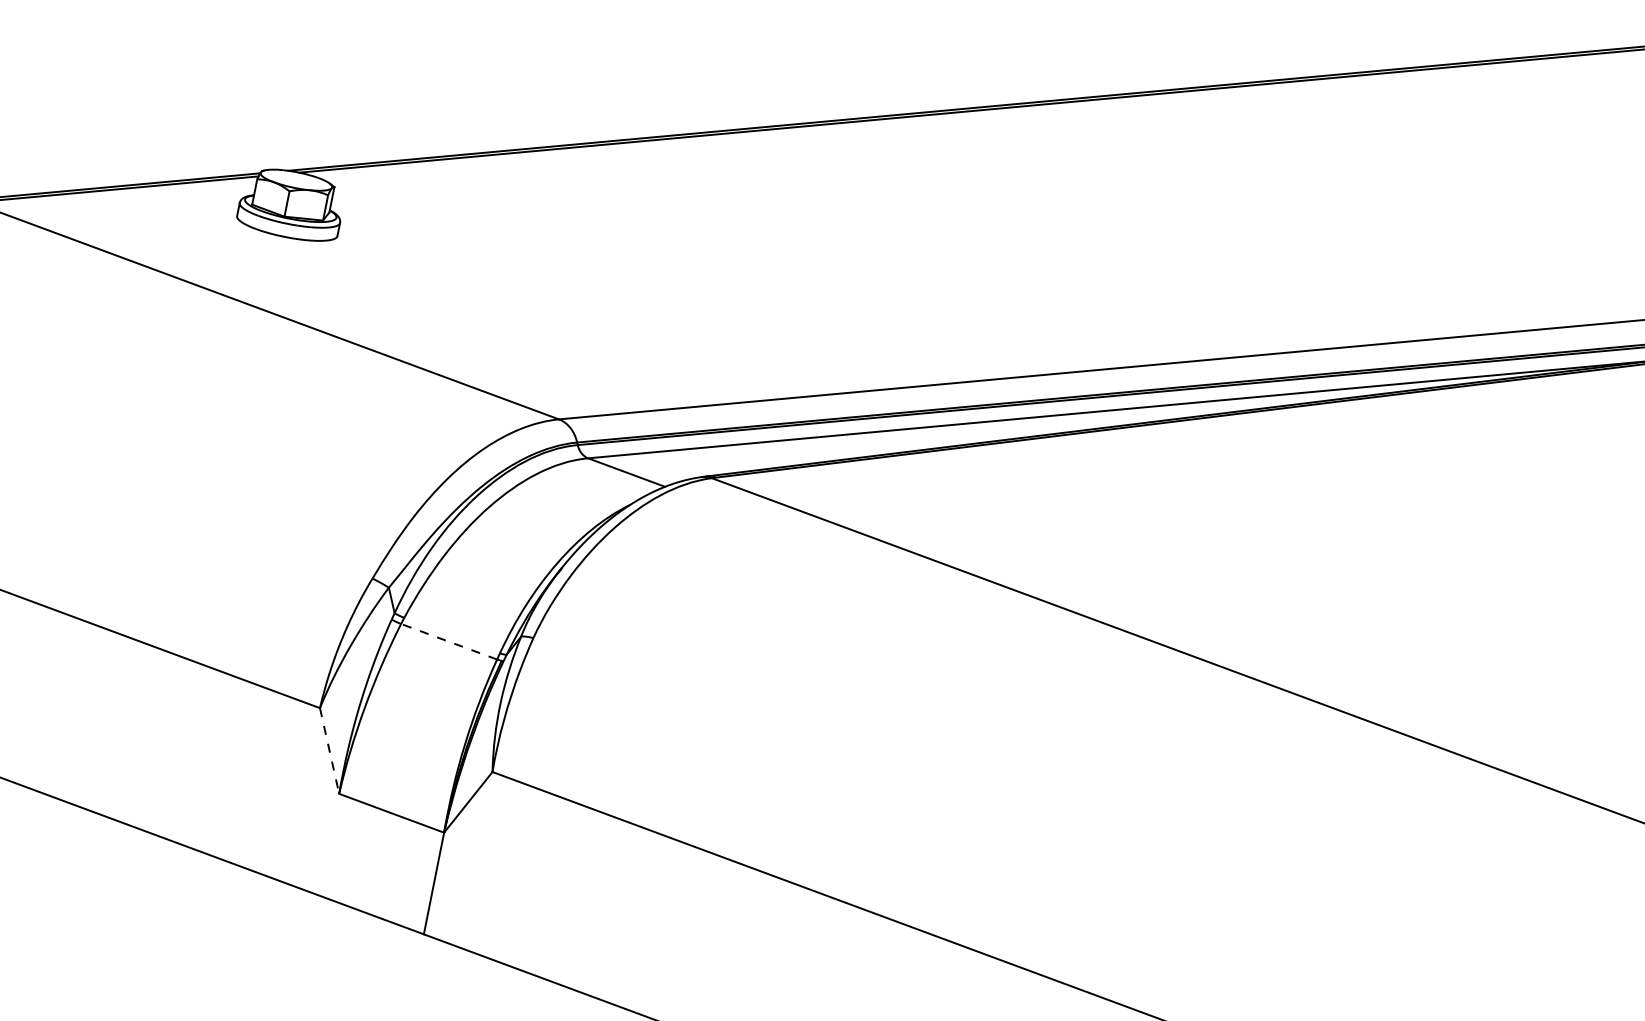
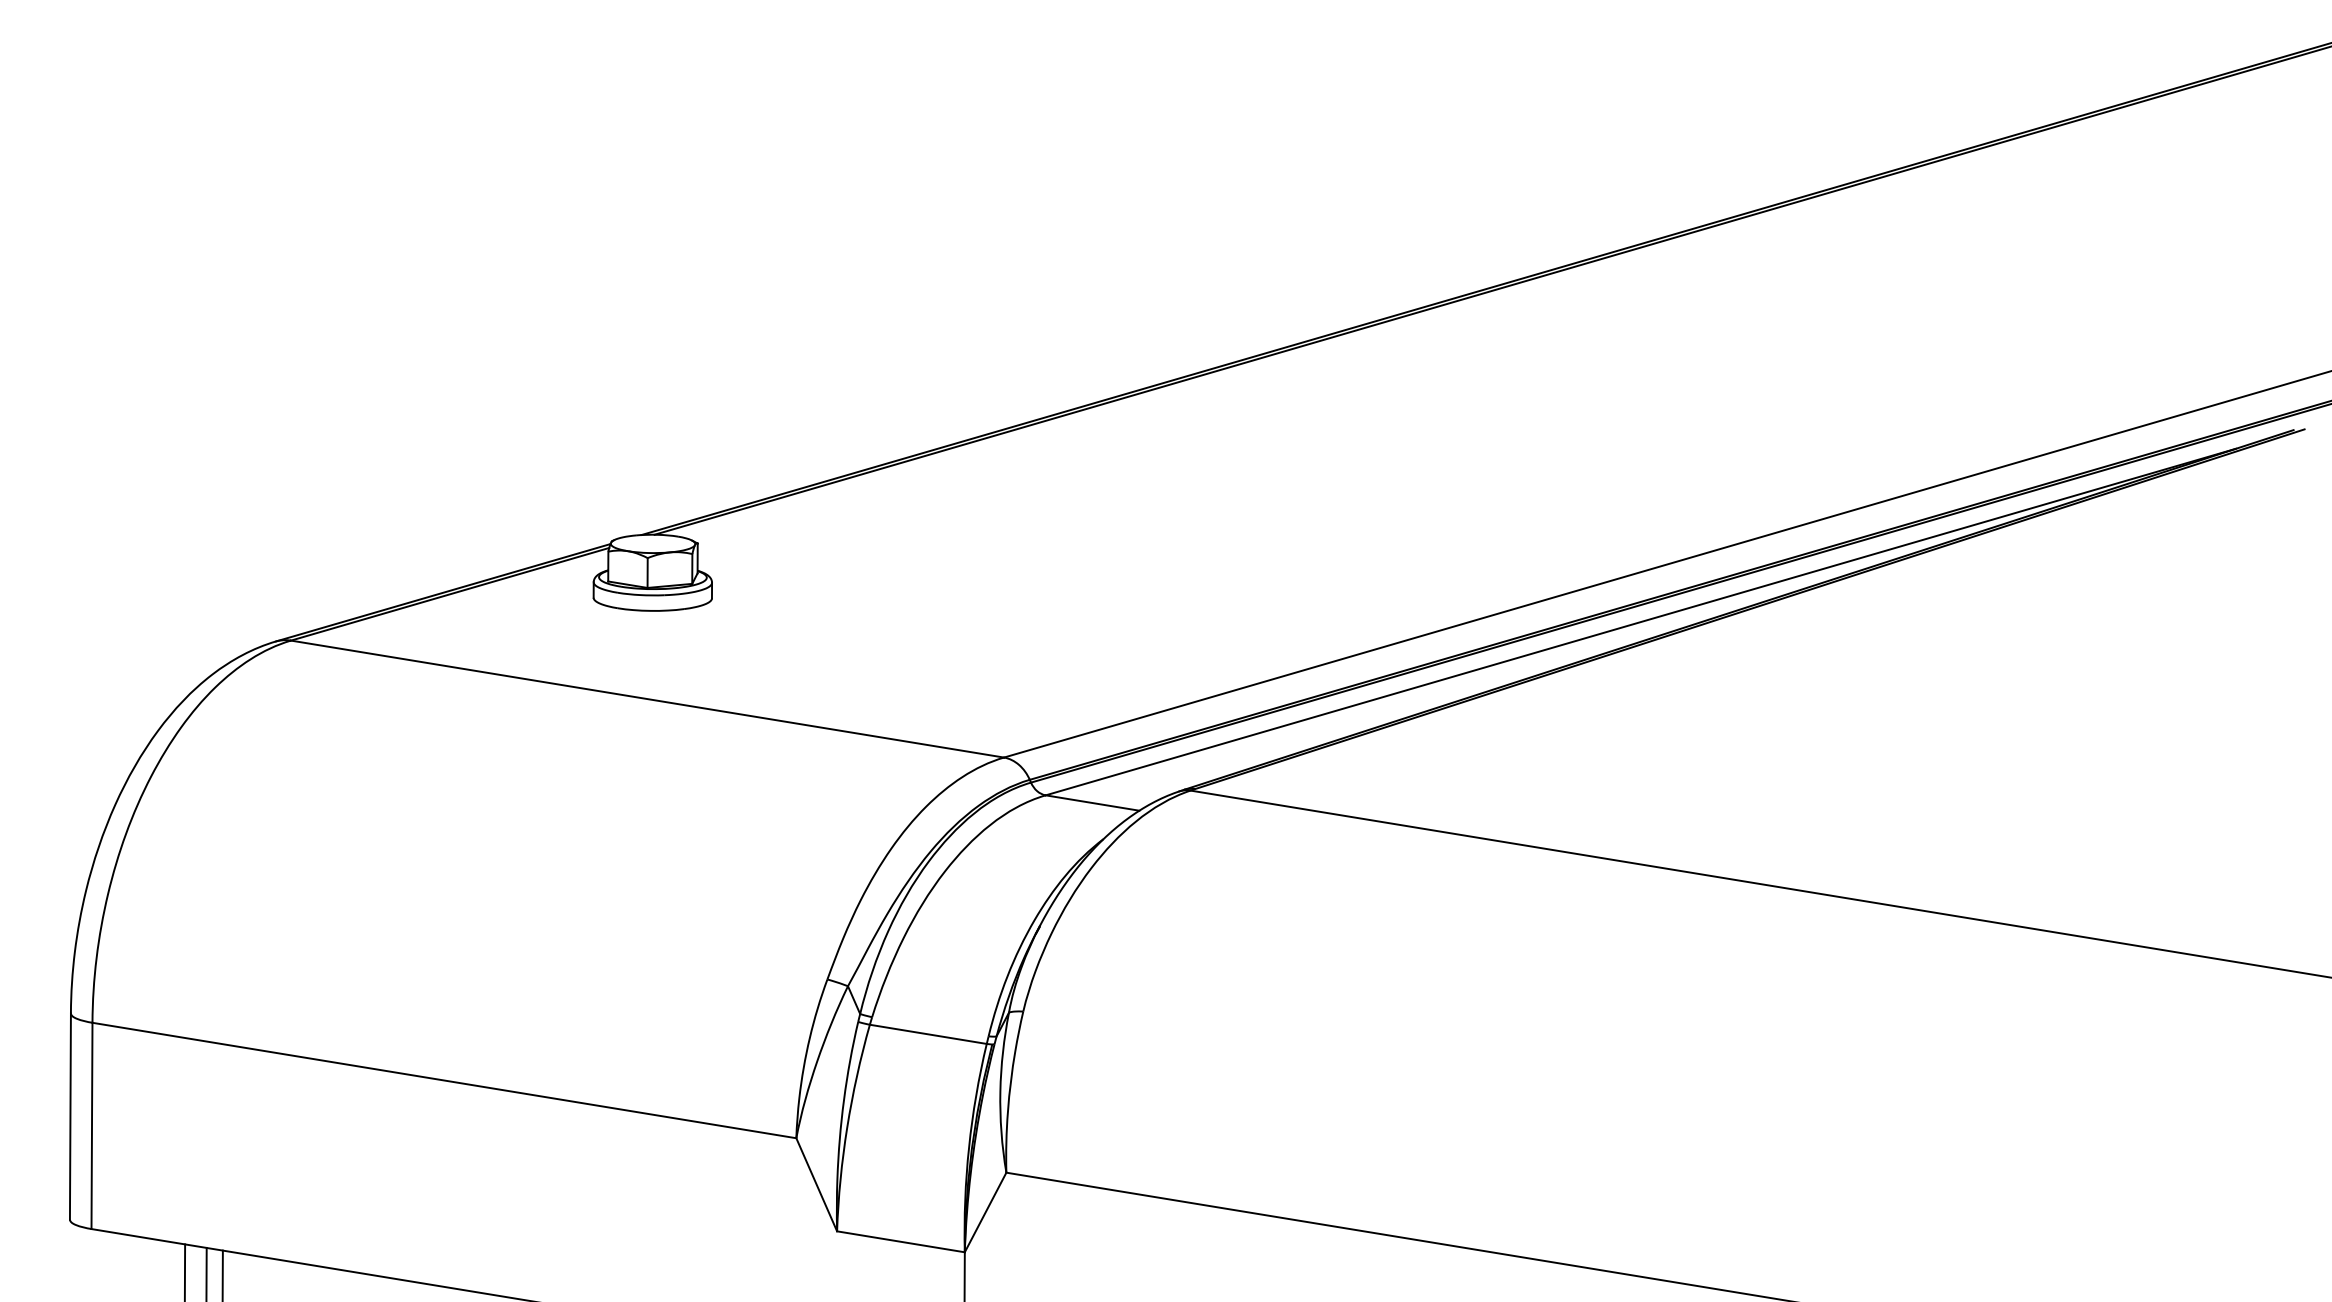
line: (448, 641) -> (927, 1034), dashed -> solid
line: (329, 750) -> (816, 1184), dashed -> solid

